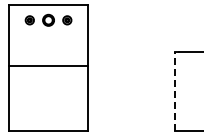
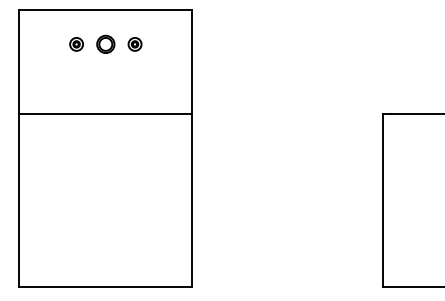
part: (48, 20) -> (105, 44), size x0.71
line: (48, 66) -> (105, 114), moved
line: (175, 91) -> (382, 199), dashed -> solid

